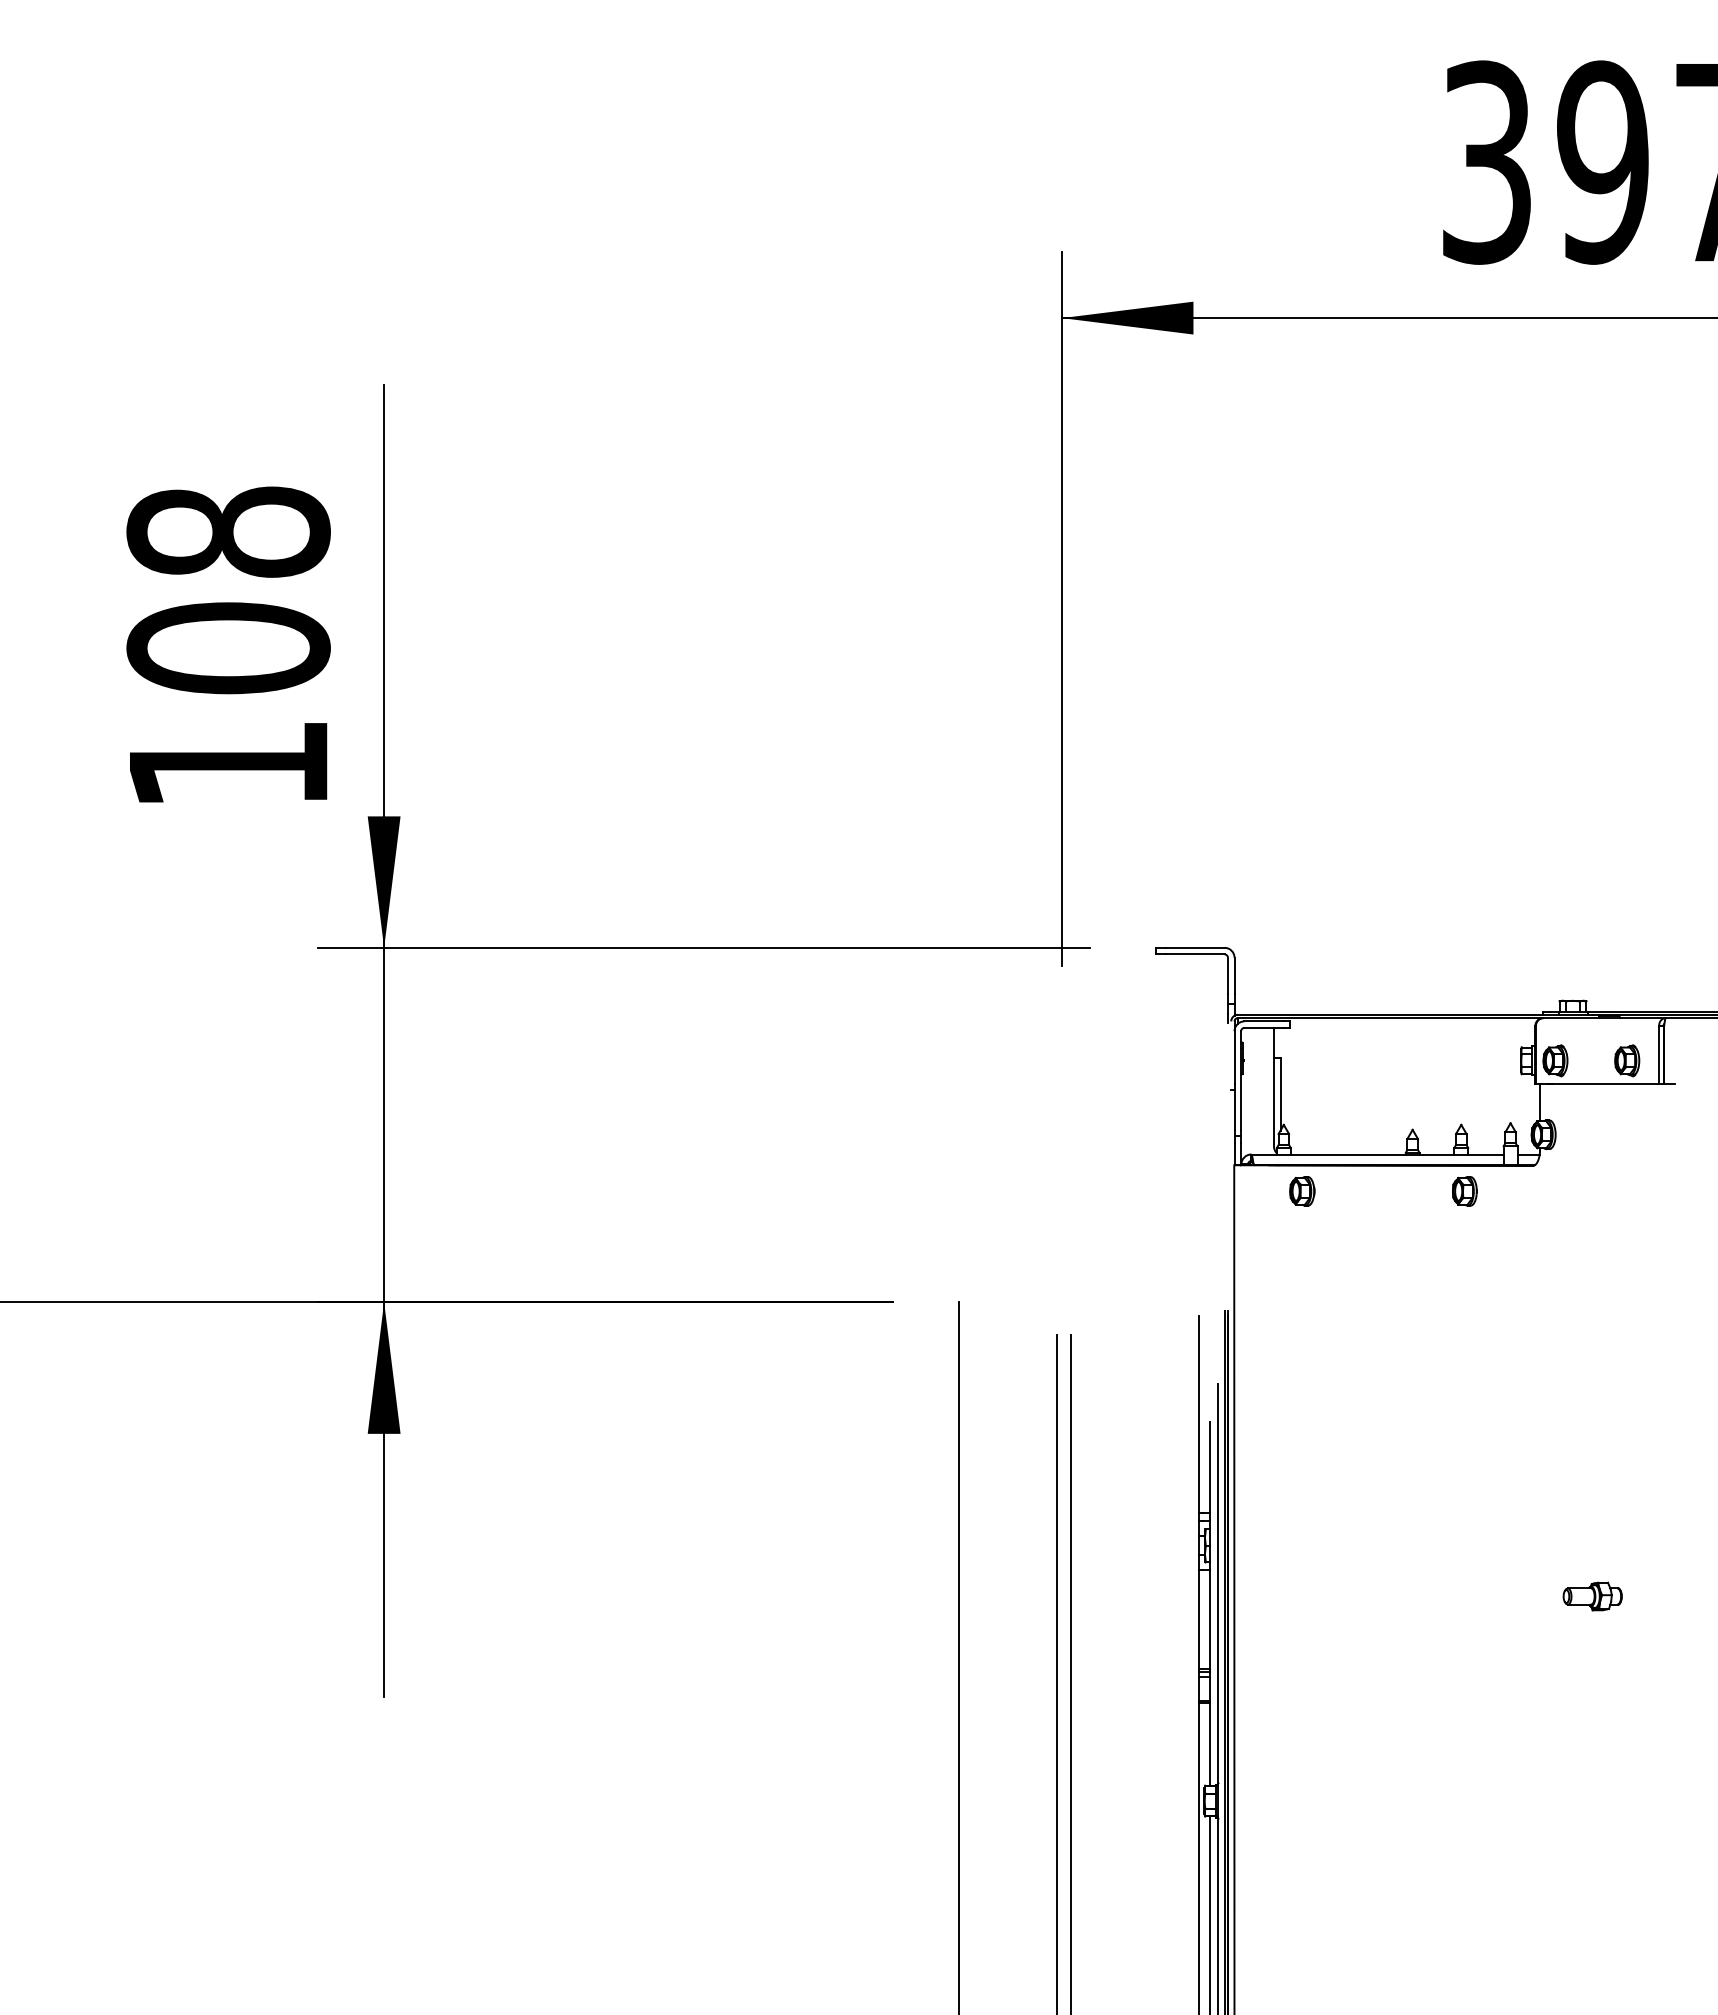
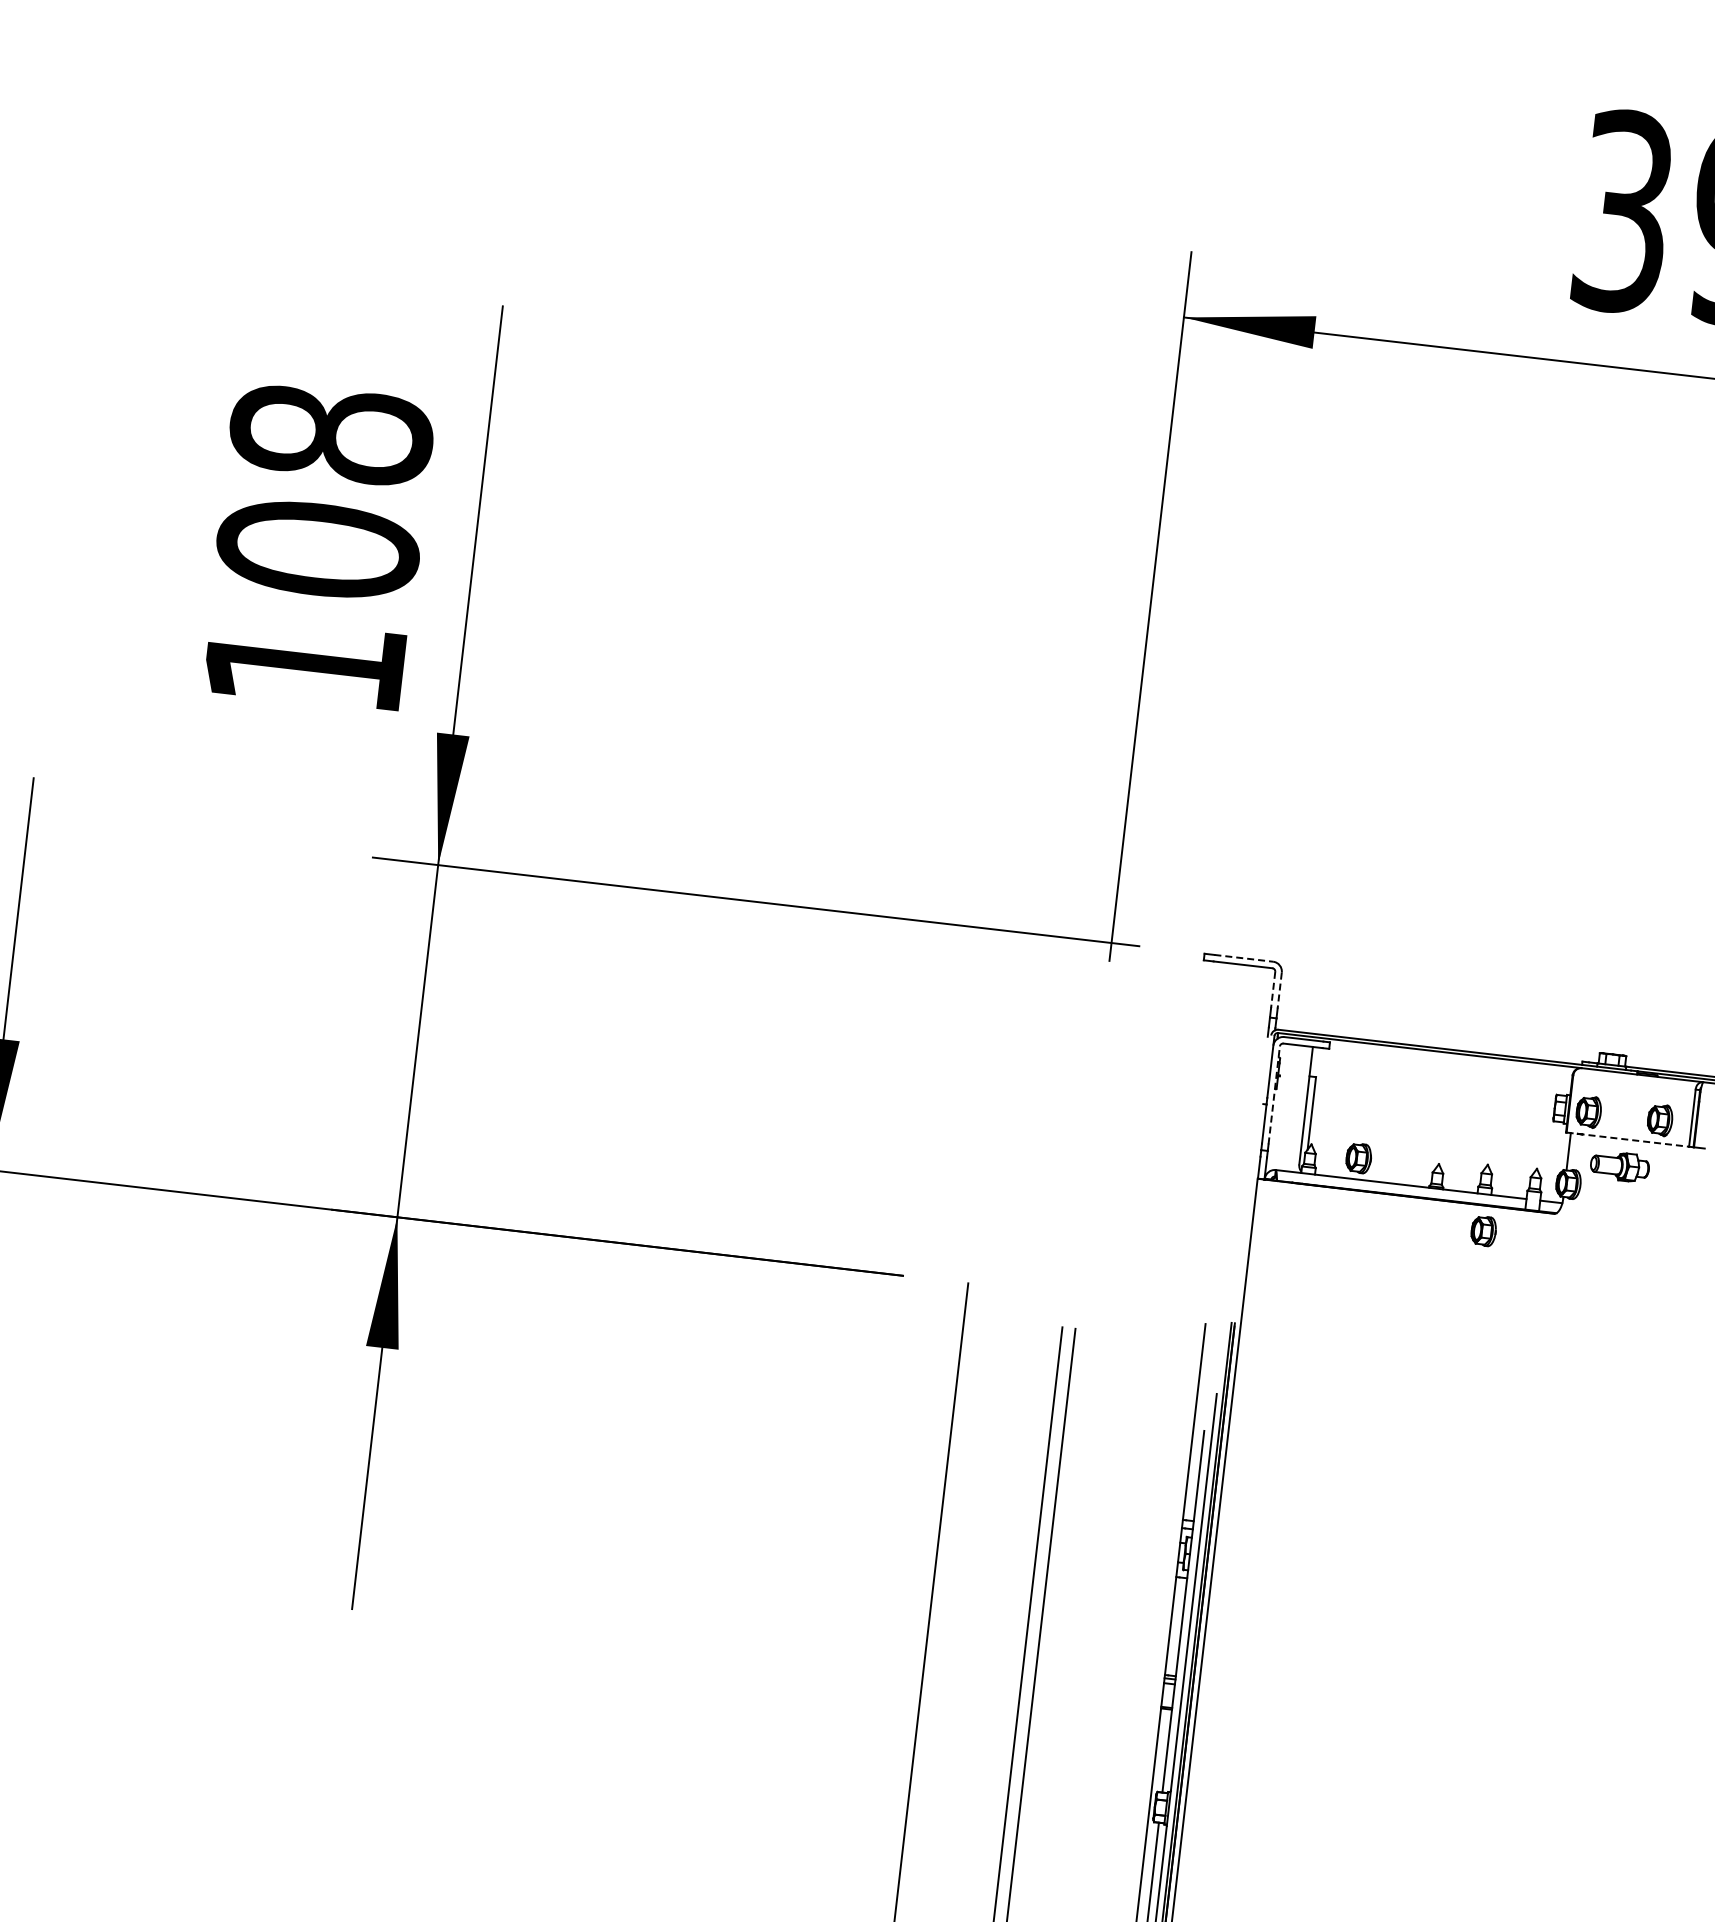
line: (1195, 947) -> (1244, 958), solid -> dashed
line: (1227, 976) -> (1272, 990), solid -> dashed
line: (1234, 976) -> (1279, 991), solid -> dashed
line: (1241, 1080) -> (1274, 1095), solid -> dashed
line: (1597, 1083) -> (1627, 1139), solid -> dashed
part: (1302, 1191) -> (1358, 1158), moved
part: (1592, 1596) -> (1619, 1166), moved

